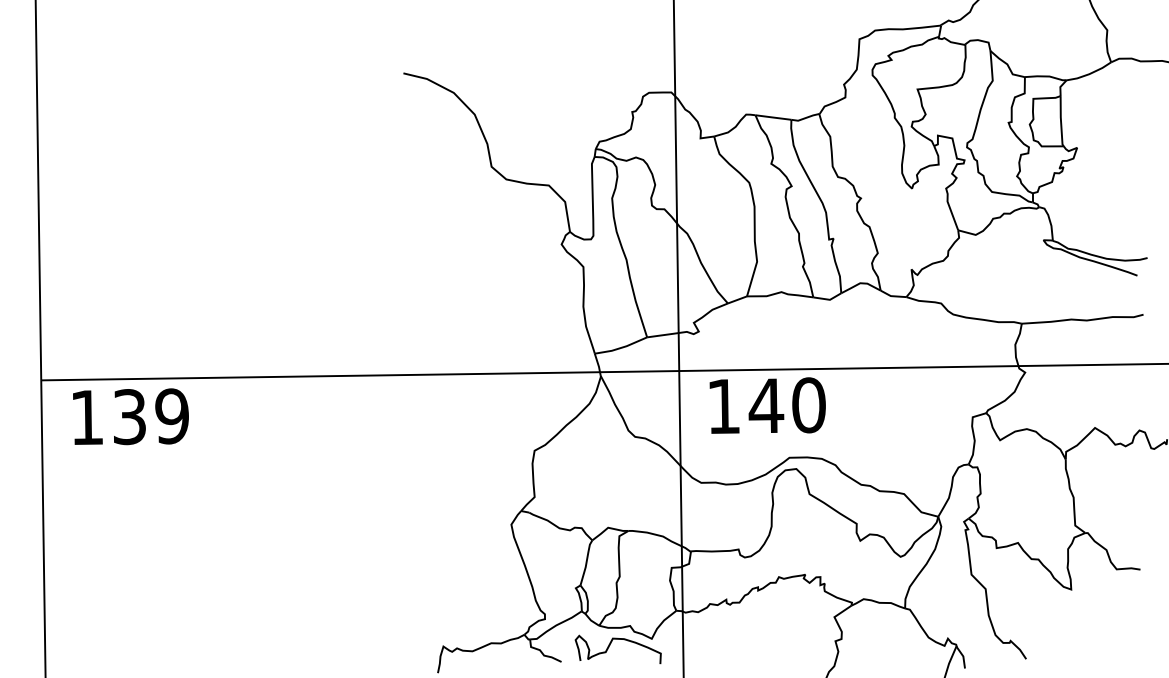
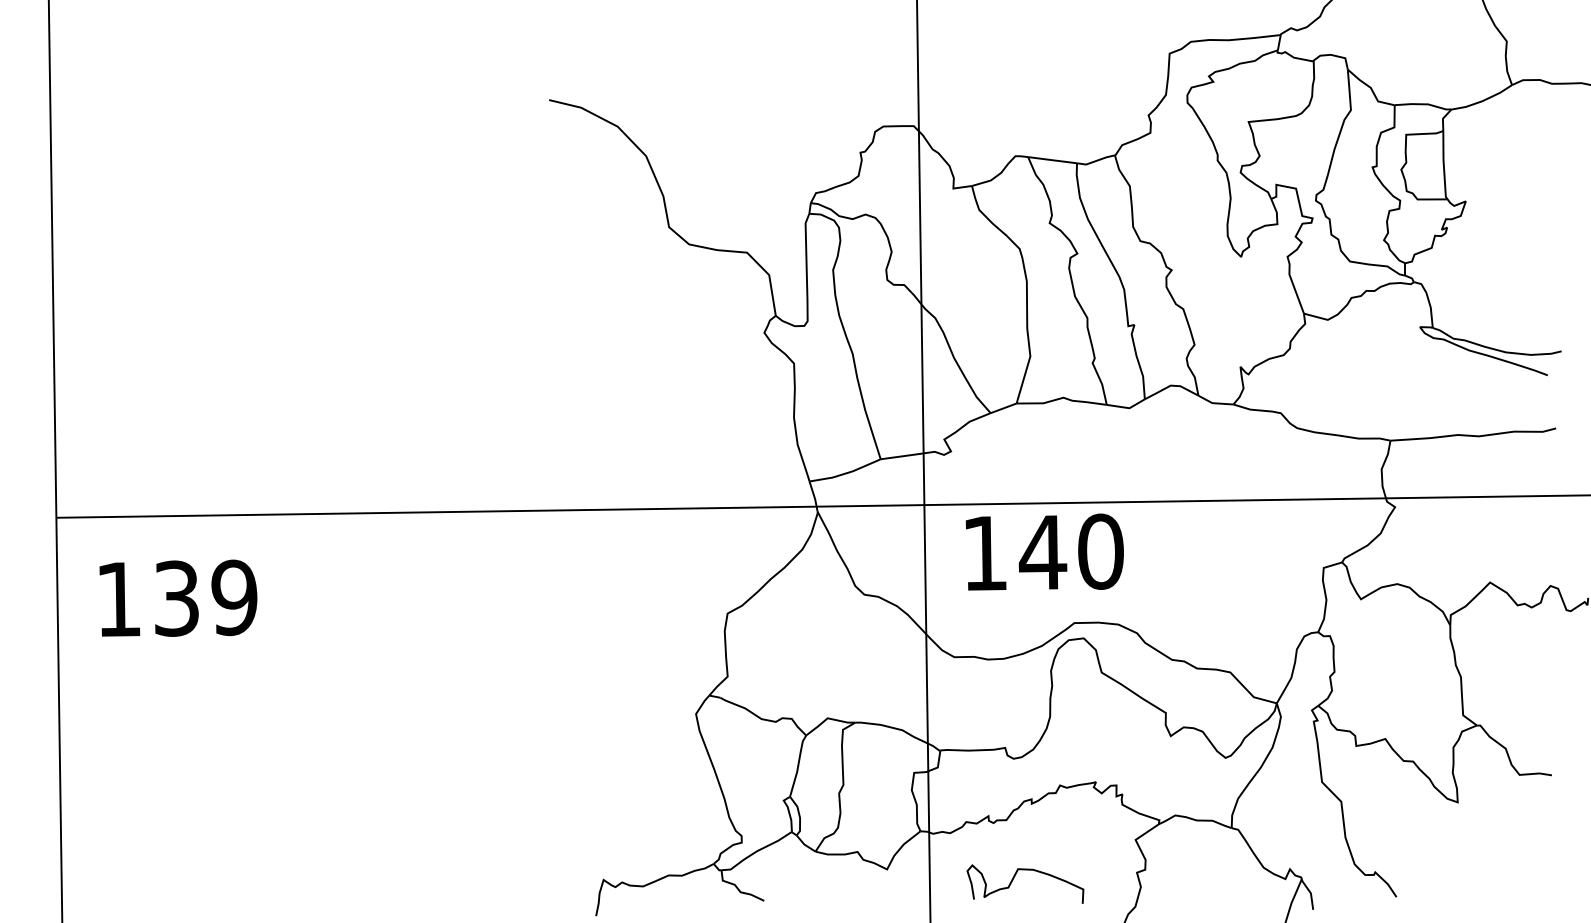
text: (131, 416) -> (178, 597), moved
curve: (610, 645) -> (1014, 878), moved

